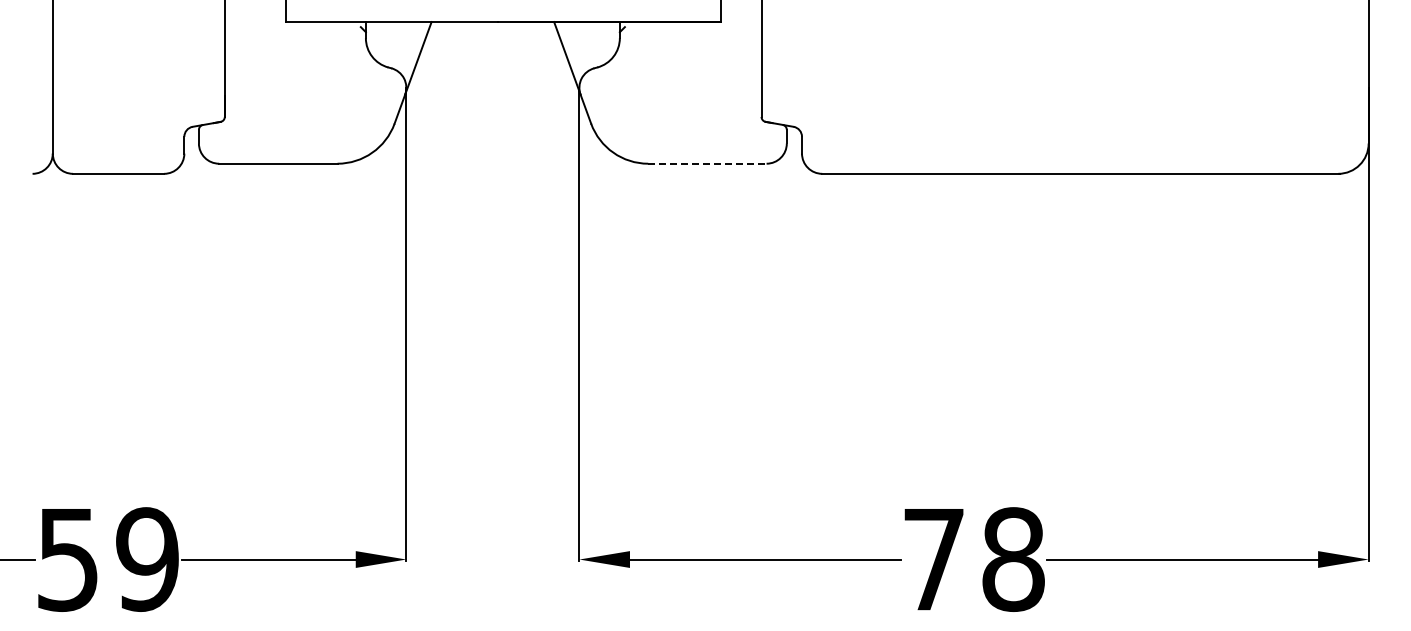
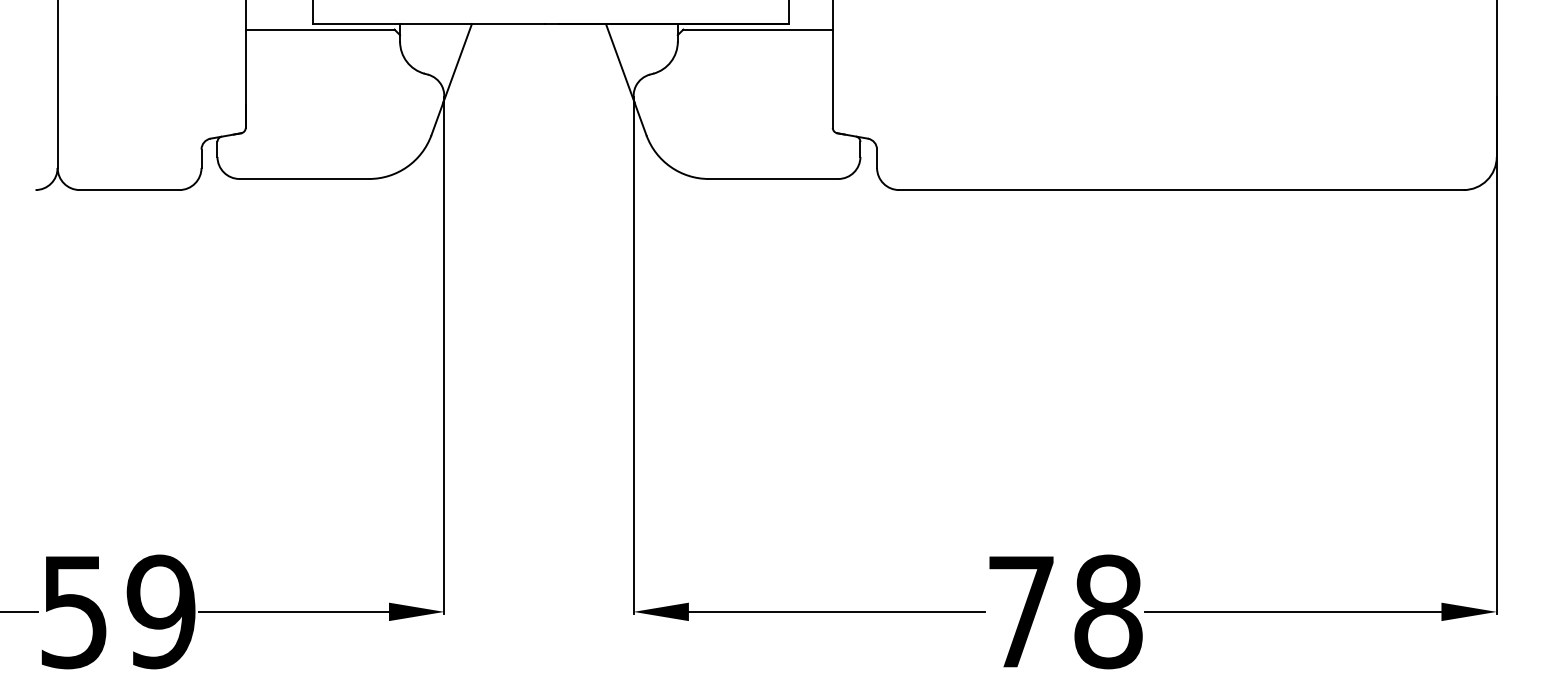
line: (292, 27) -> (319, 30), added
line: (692, 27) -> (757, 30), added
line: (707, 163) -> (773, 178), dashed -> solid

